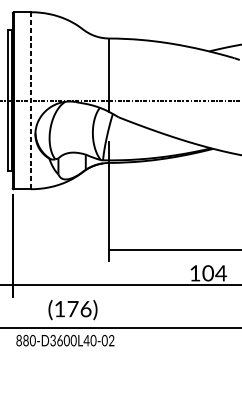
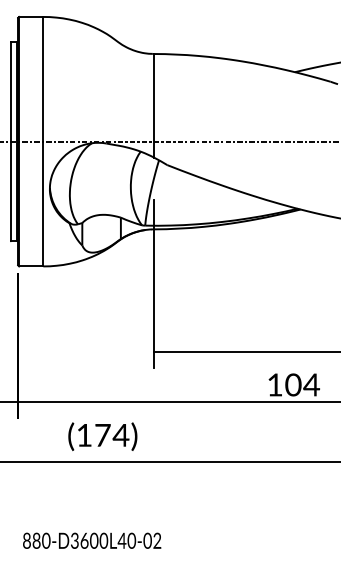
line: (30, 100) -> (43, 141), dashed -> solid
text: (85, 309) -> (120, 435), (176) -> (174)
text: (65, 340) -> (92, 540), moved

